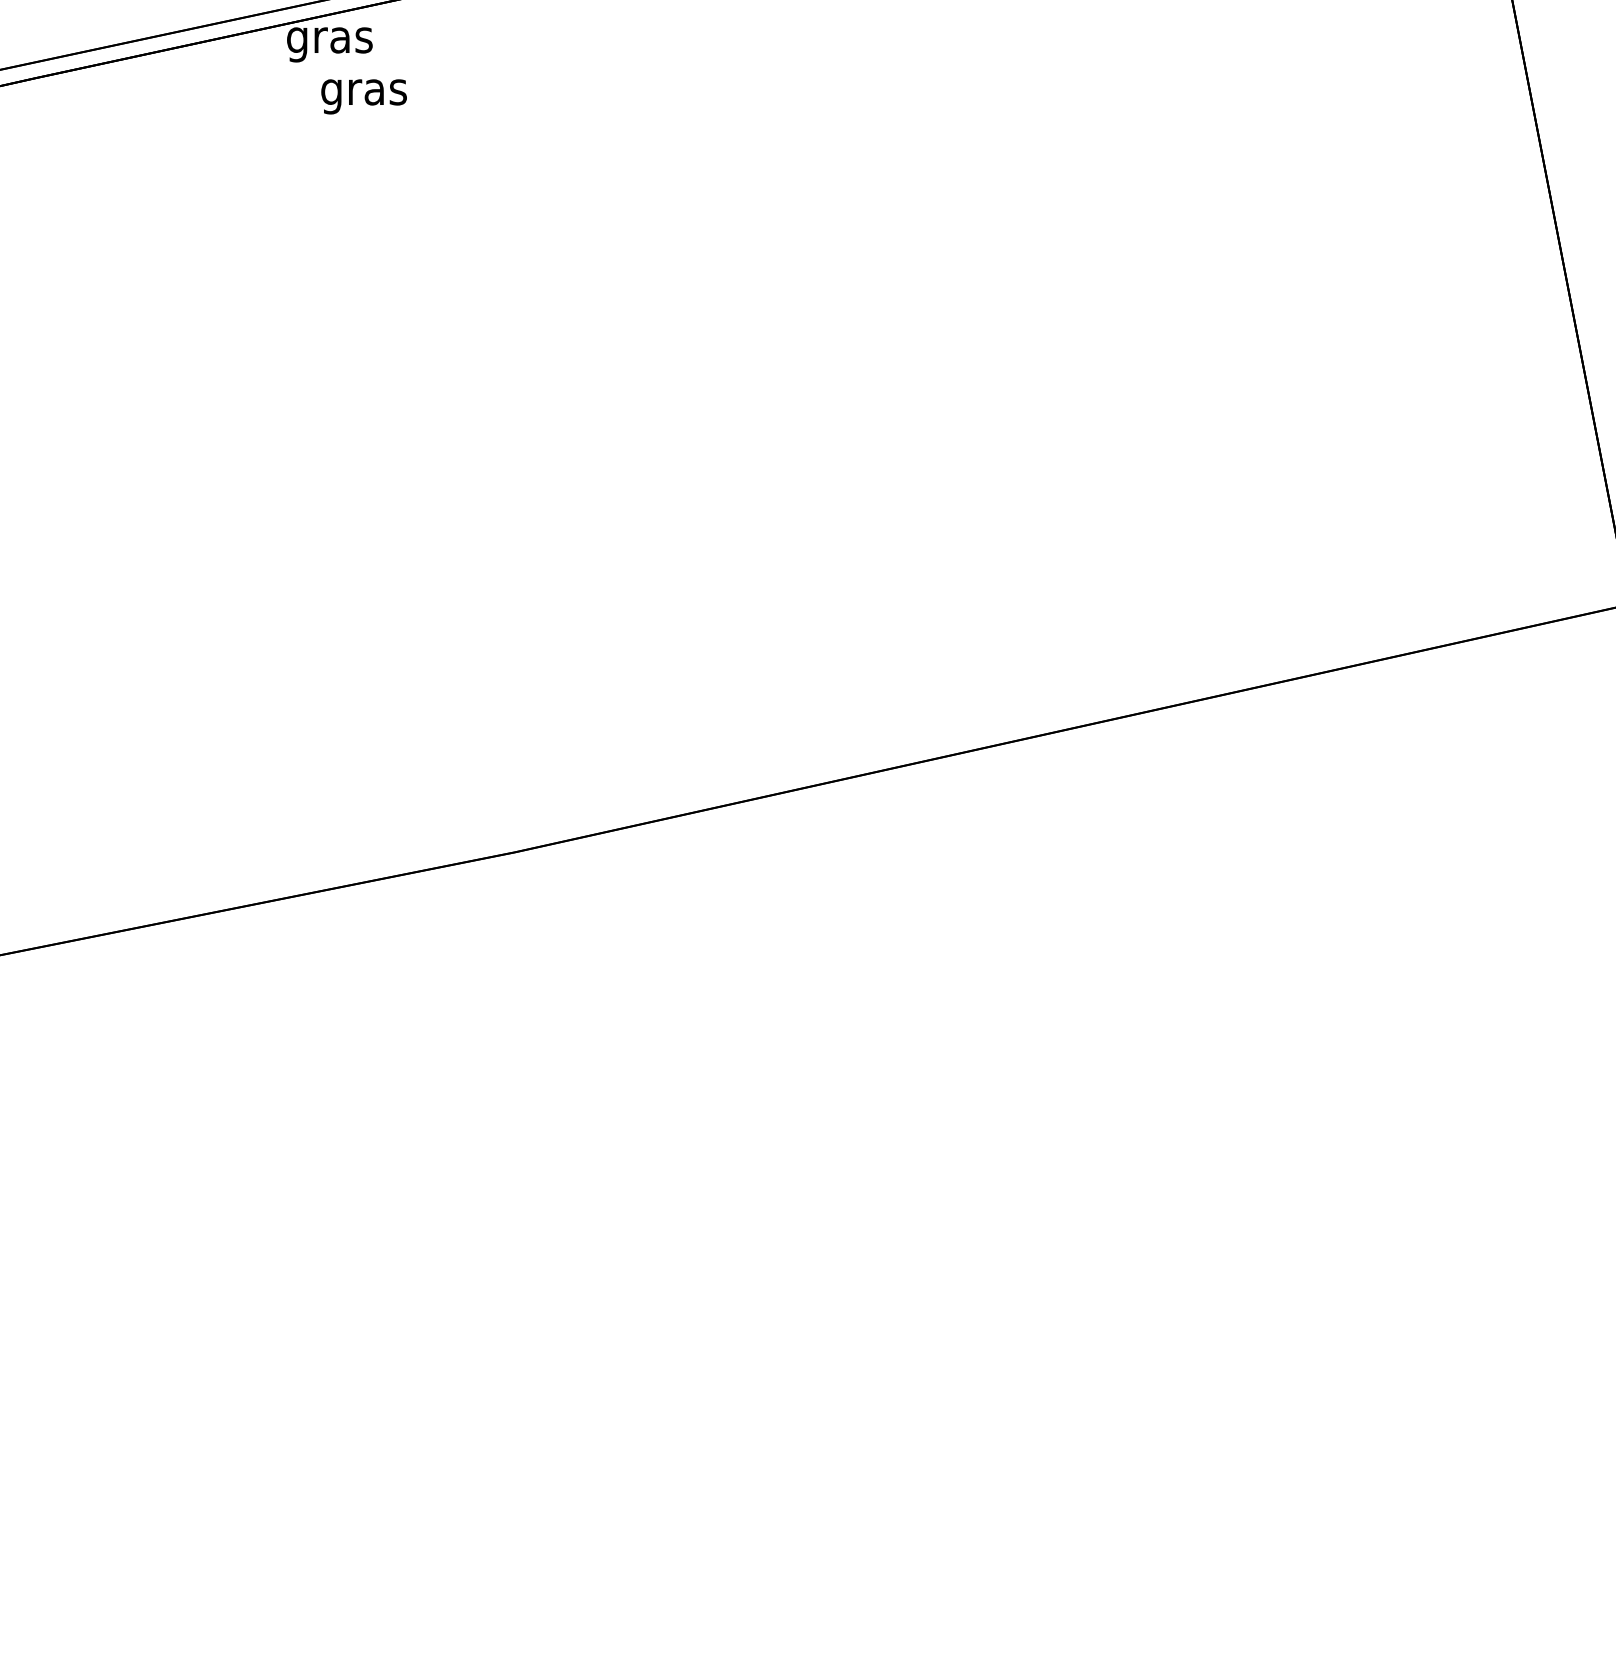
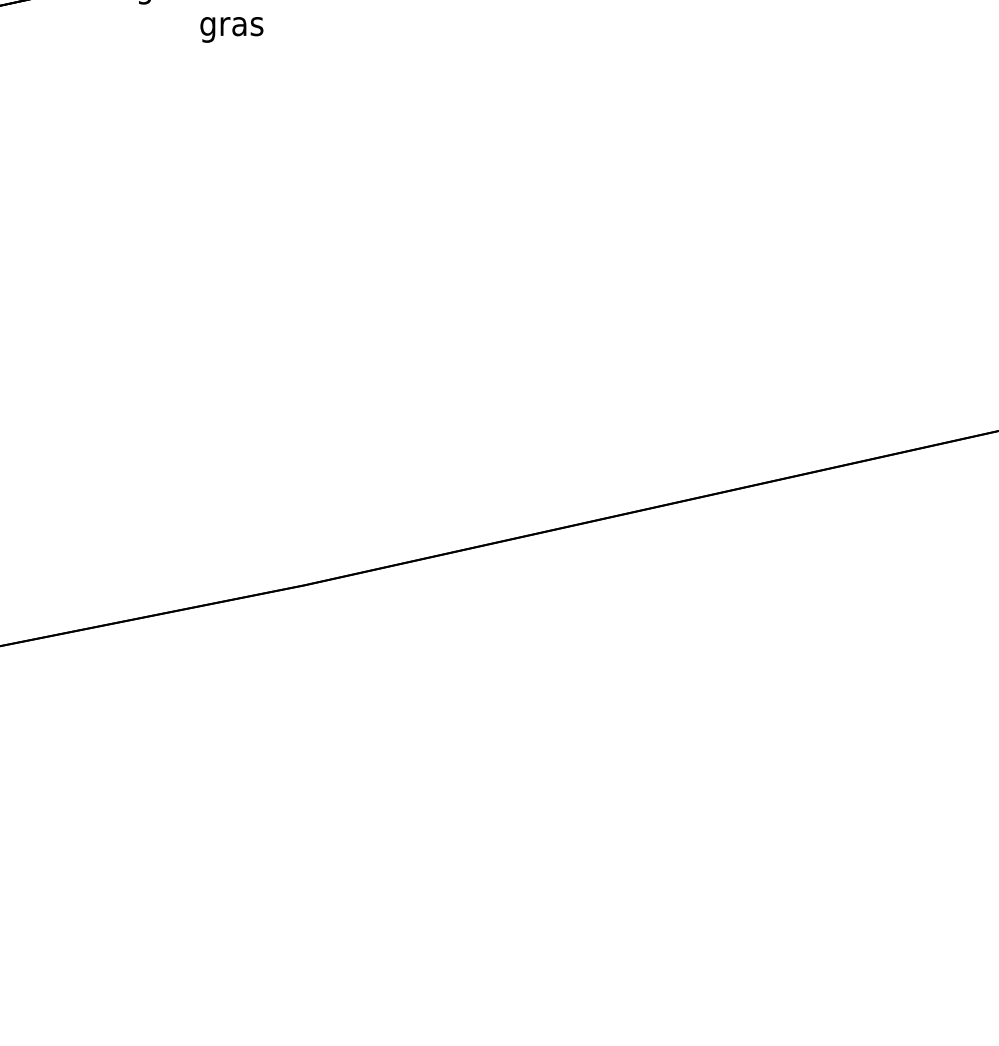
text: (363, 96) -> (231, 29), moved

